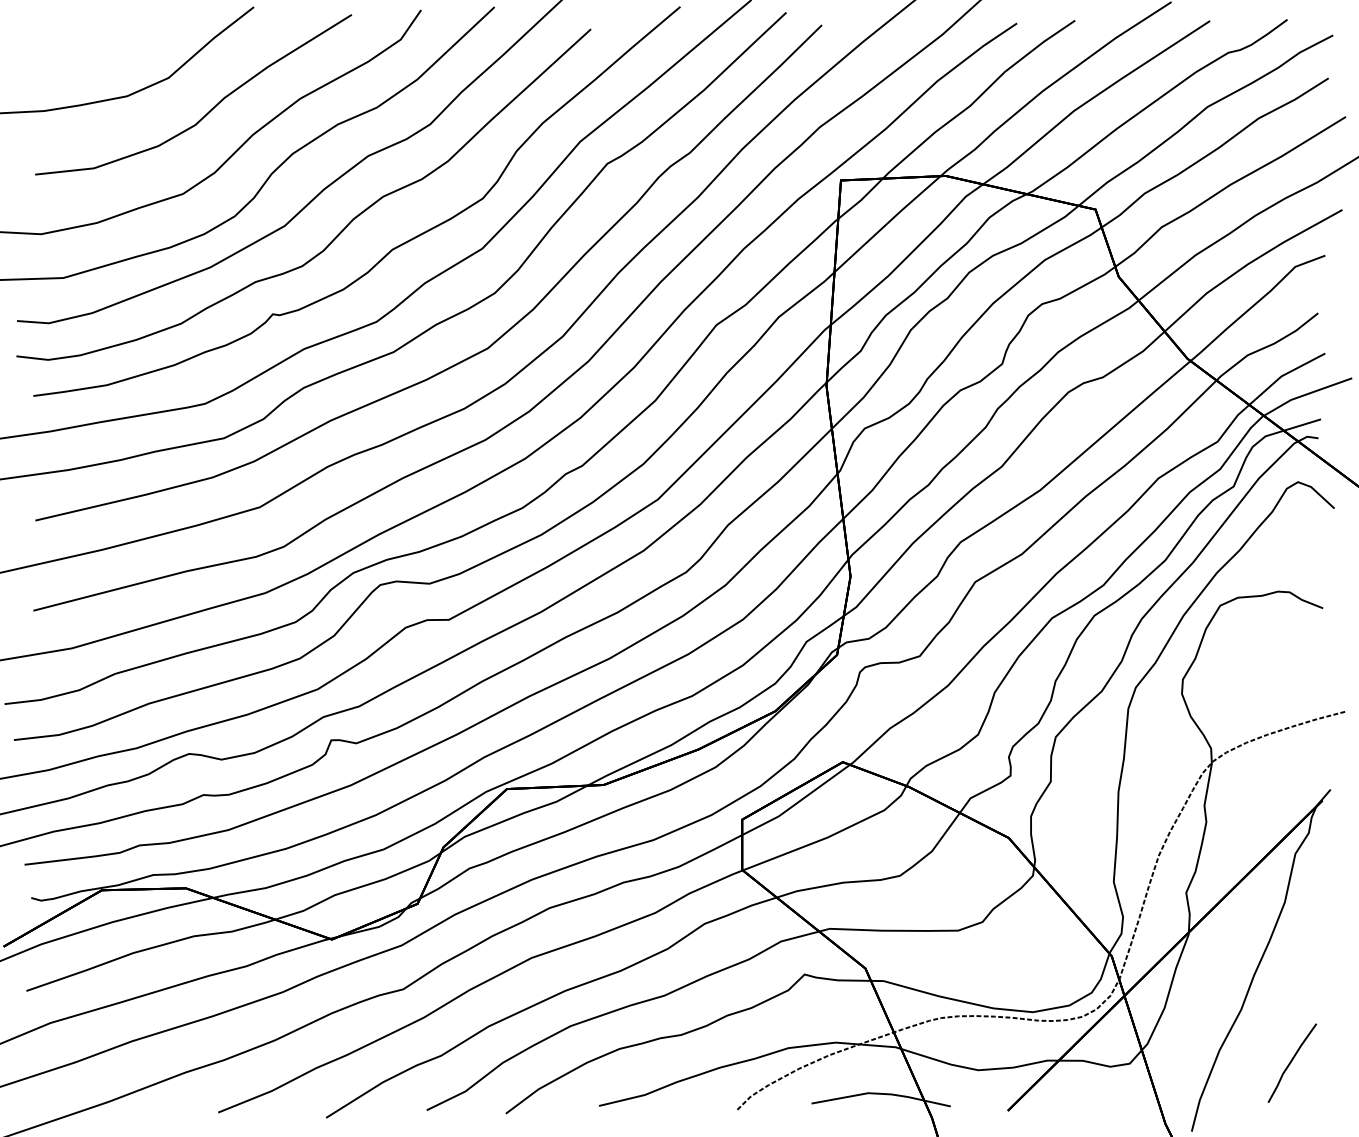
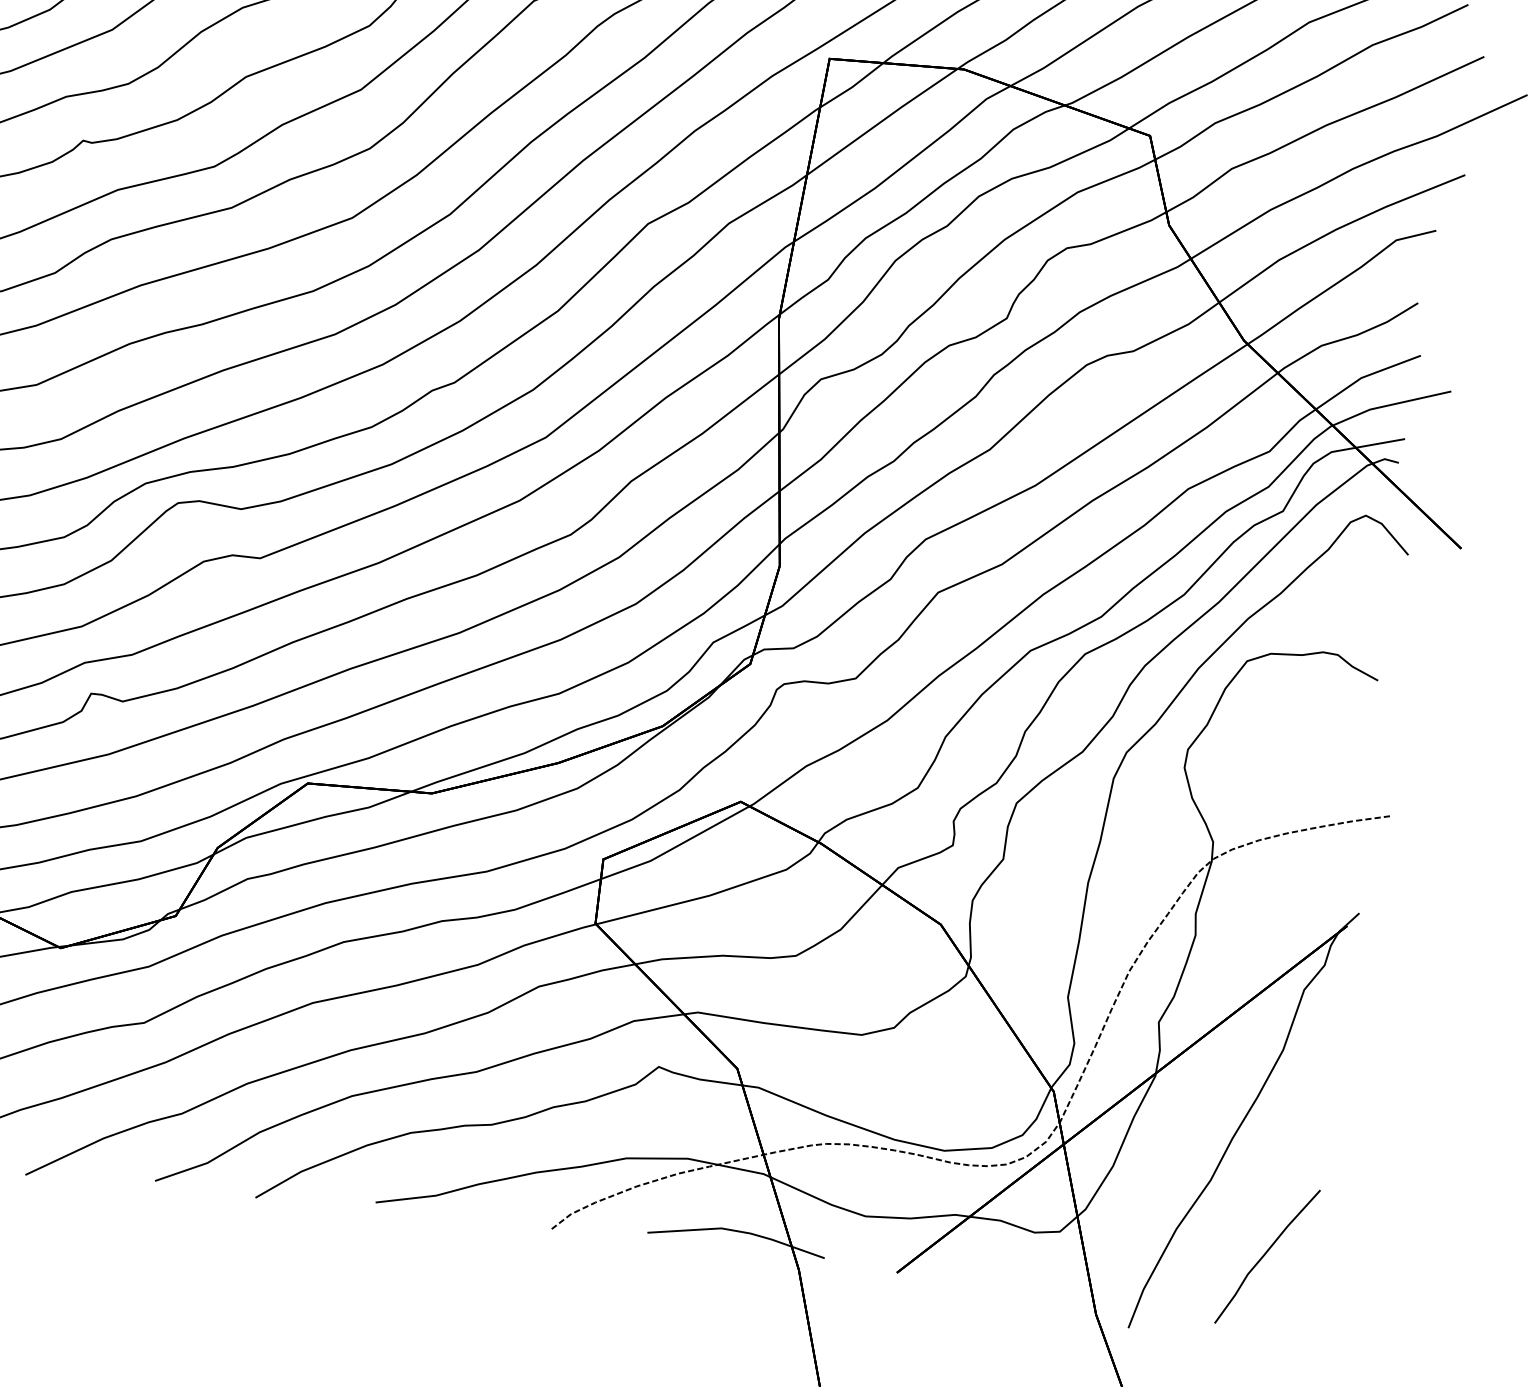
part: (1292, 1062) -> (1267, 1255), size x1.43

